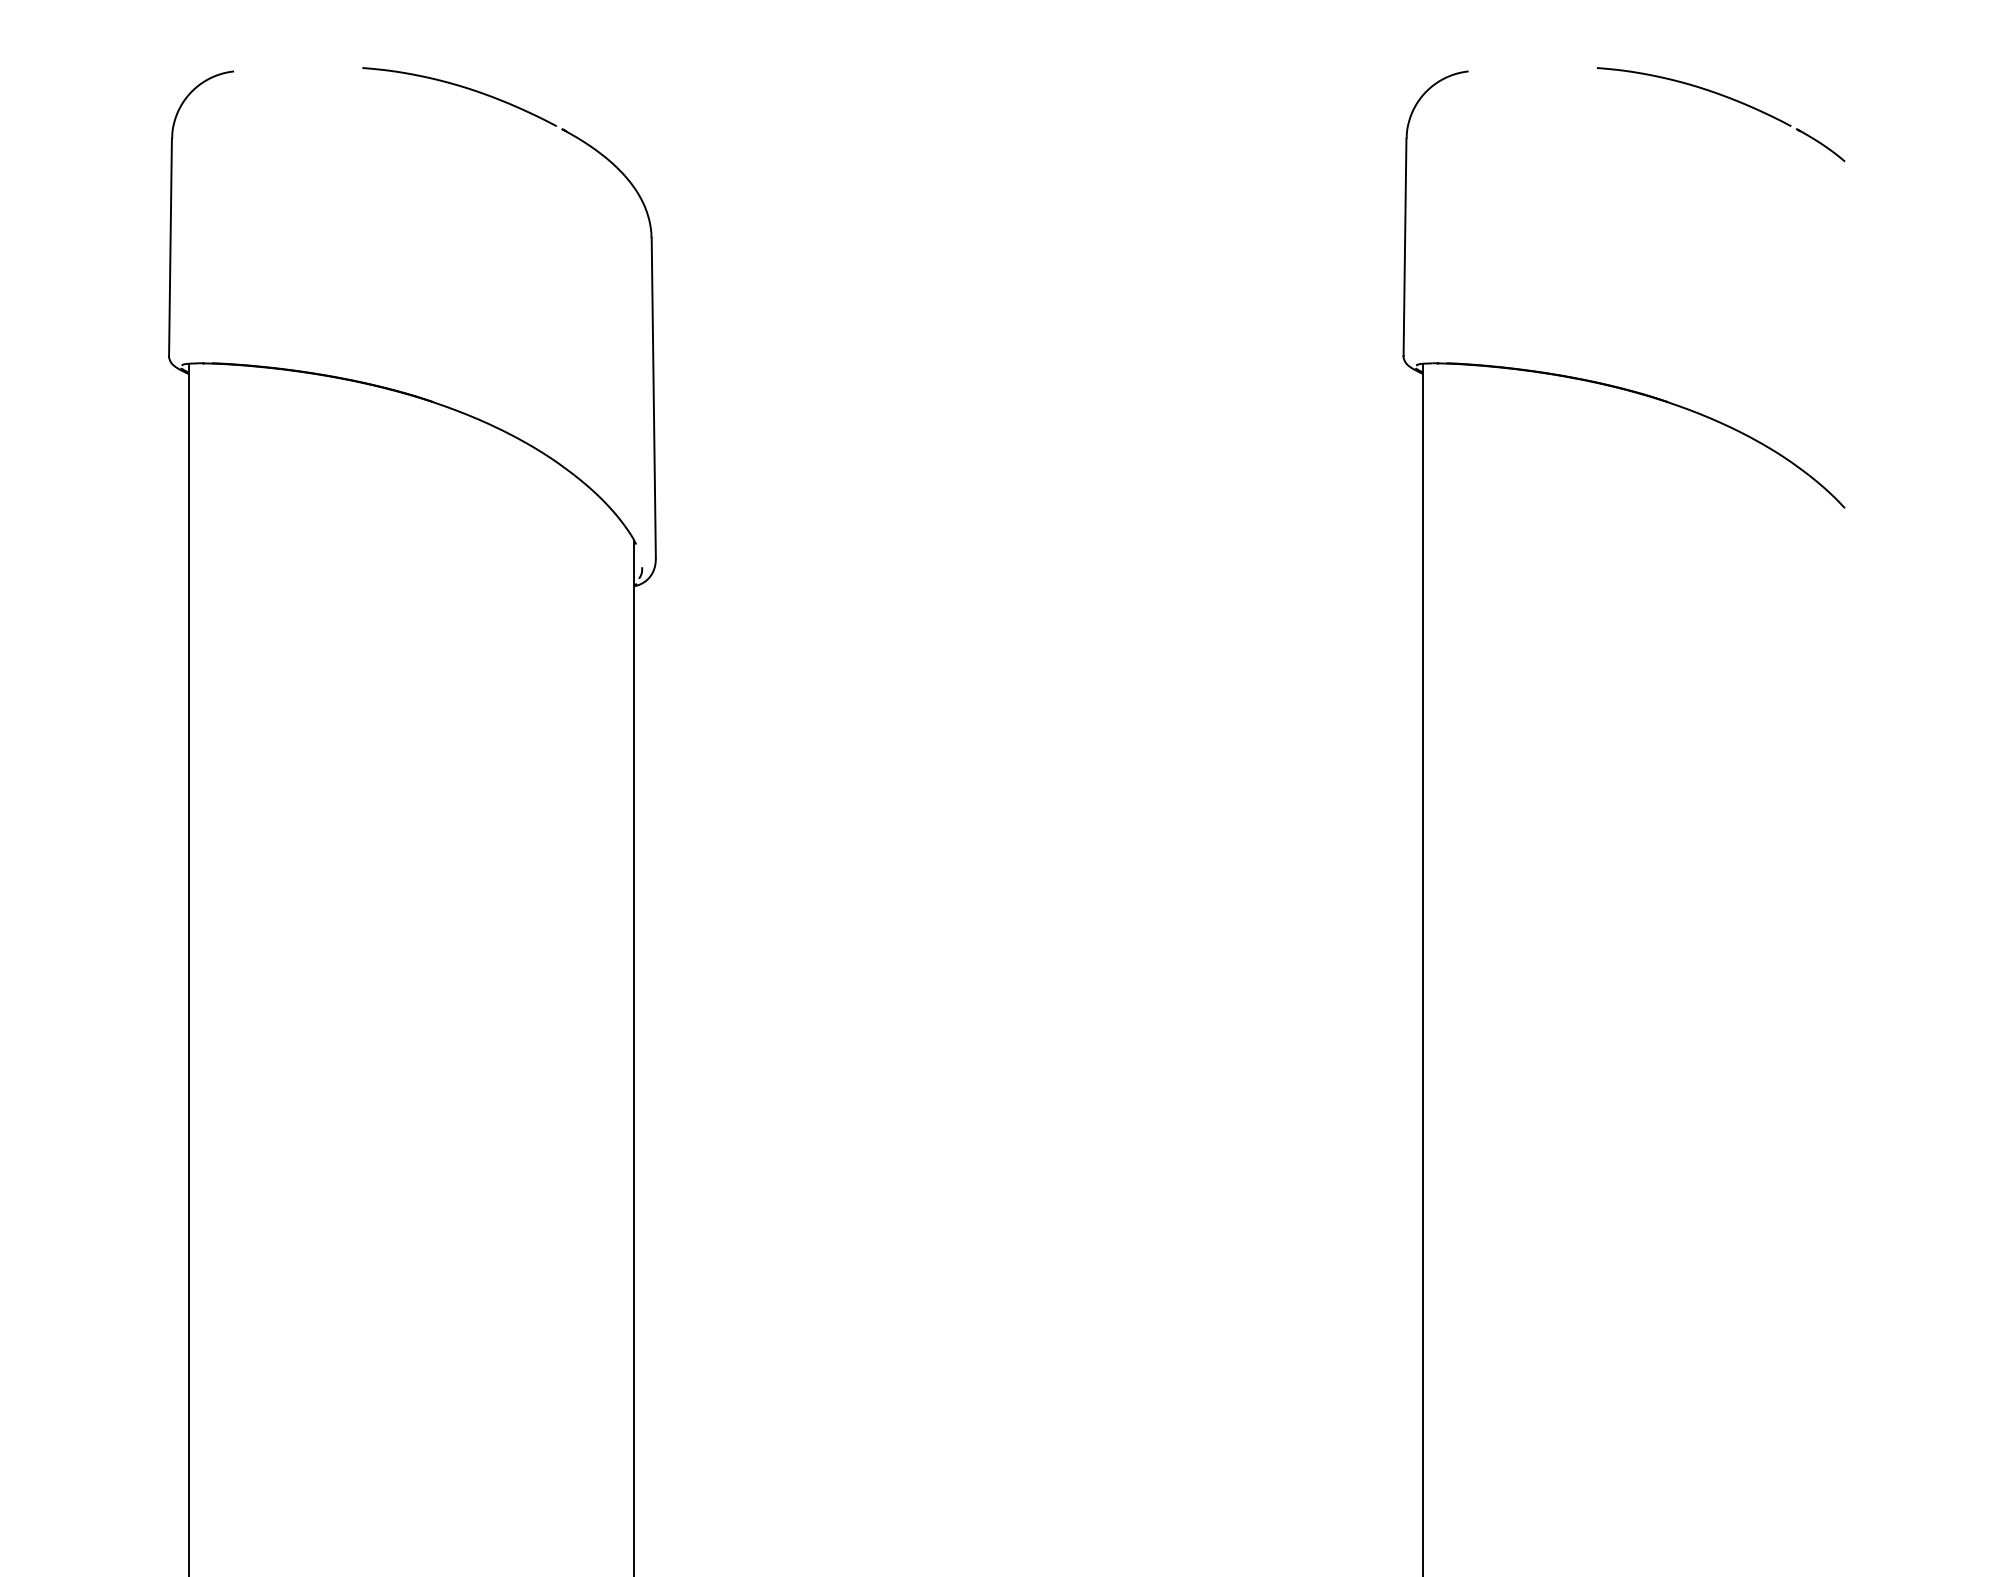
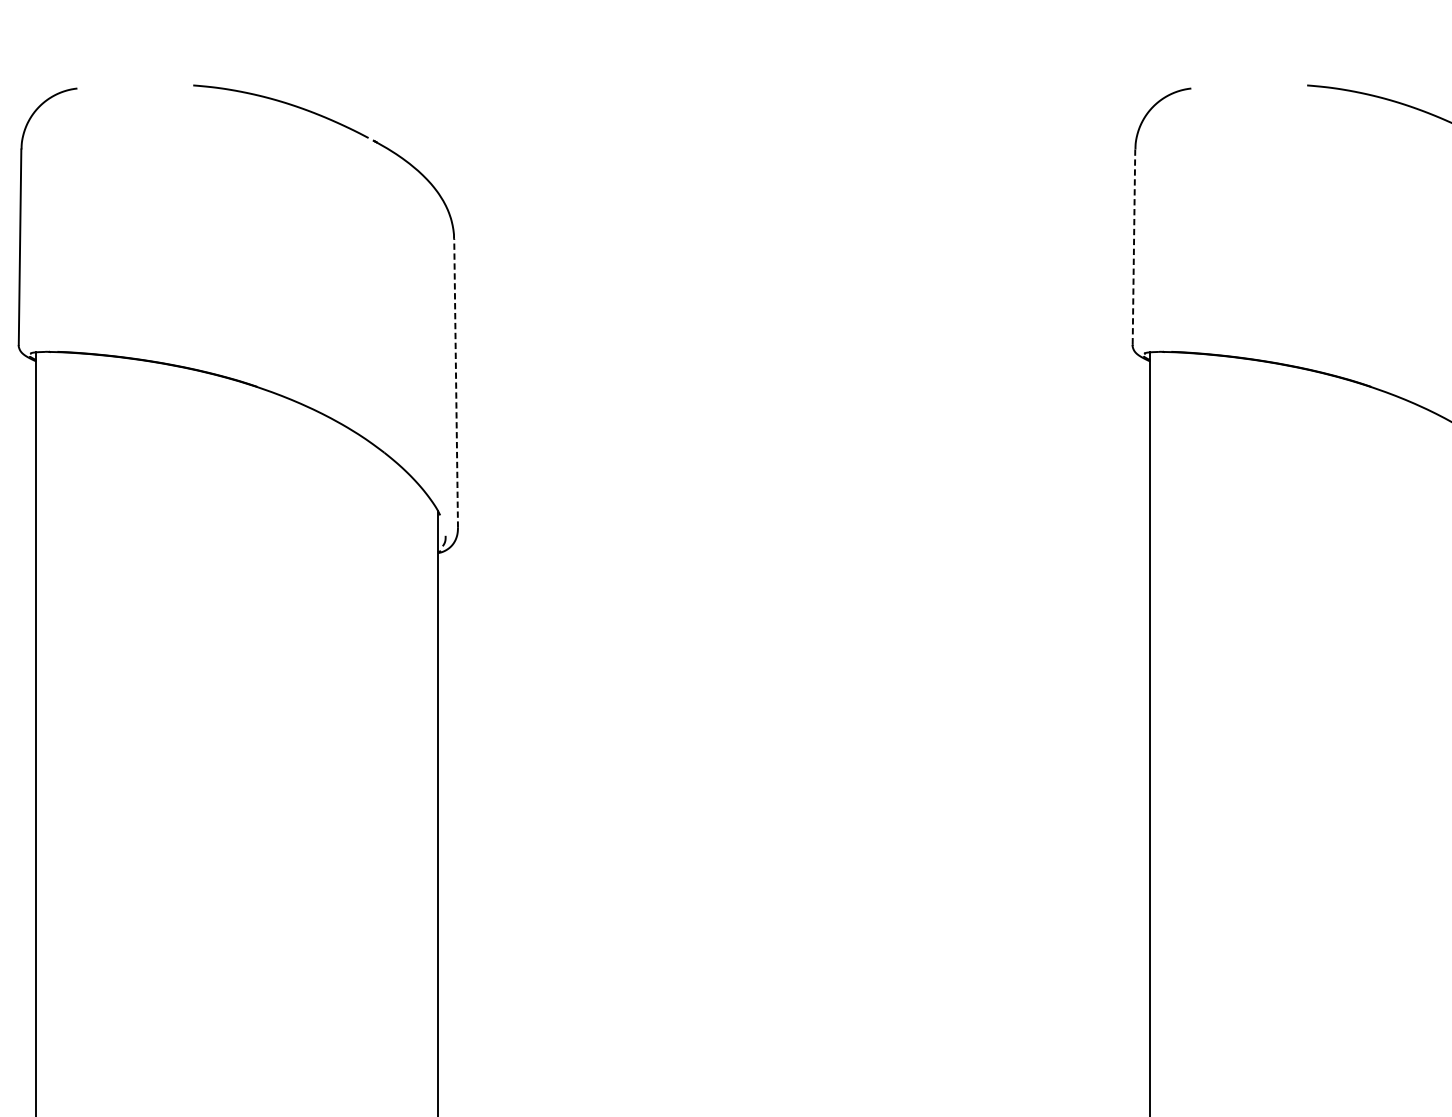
line: (1405, 247) -> (1134, 247), solid -> dashed
line: (653, 397) -> (455, 382), solid -> dashed

